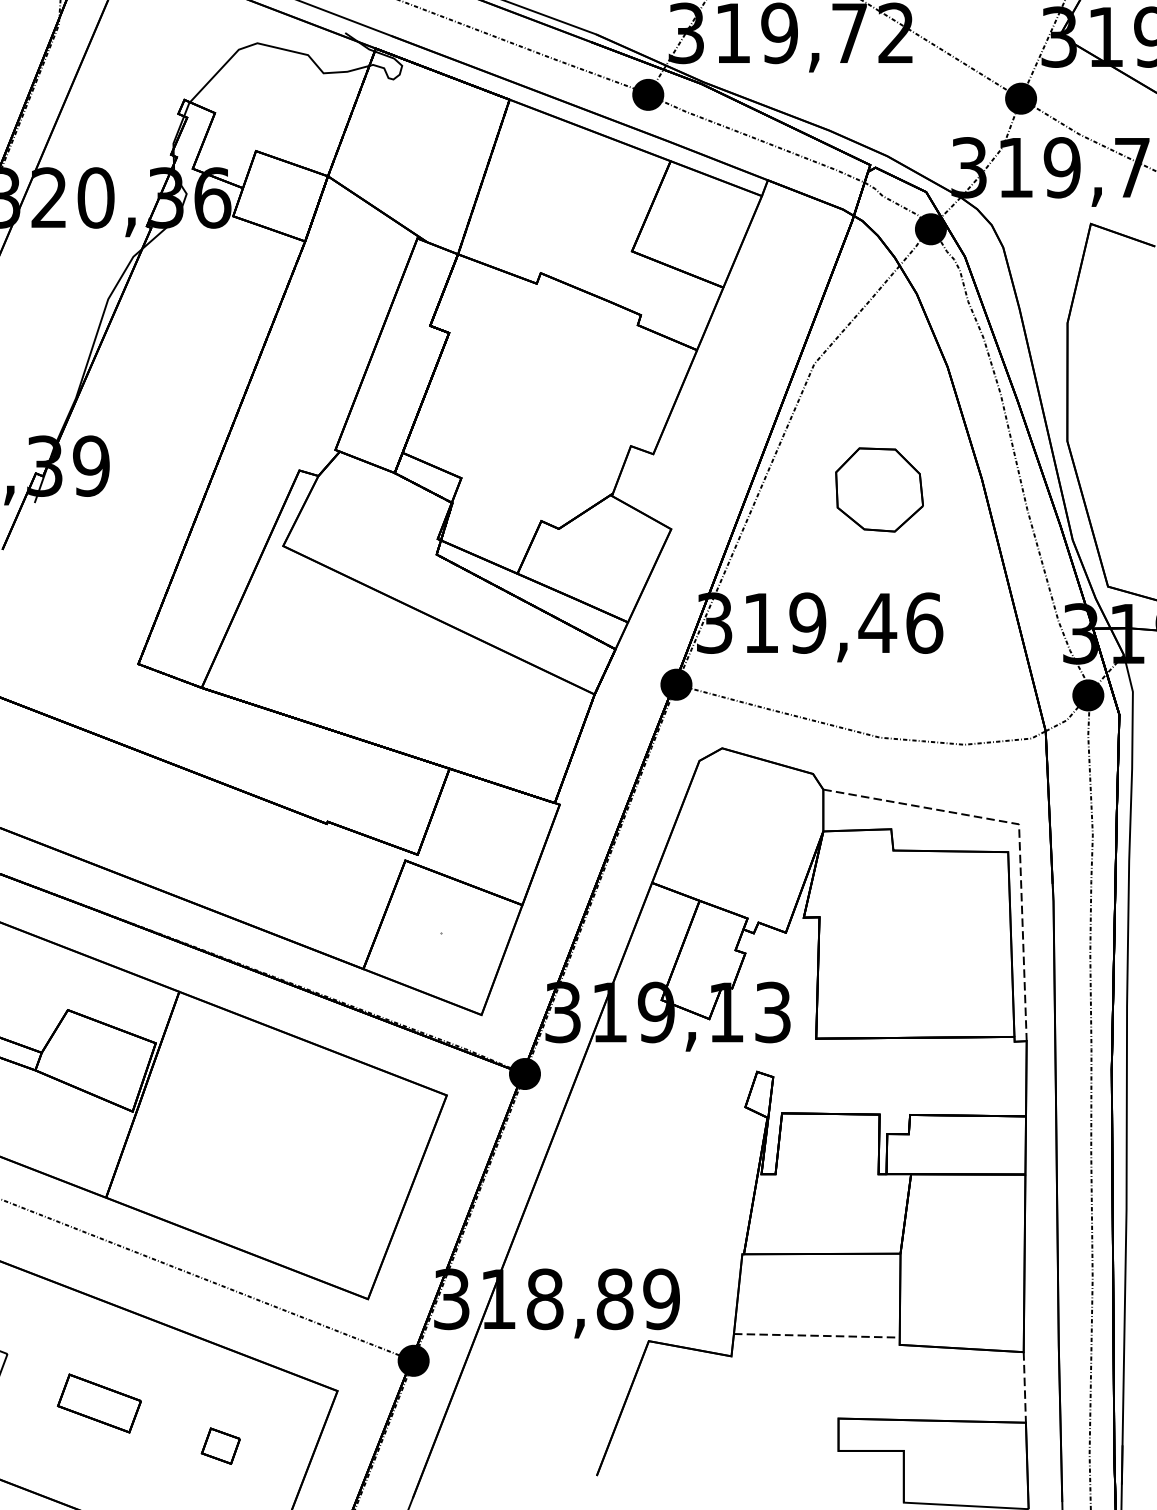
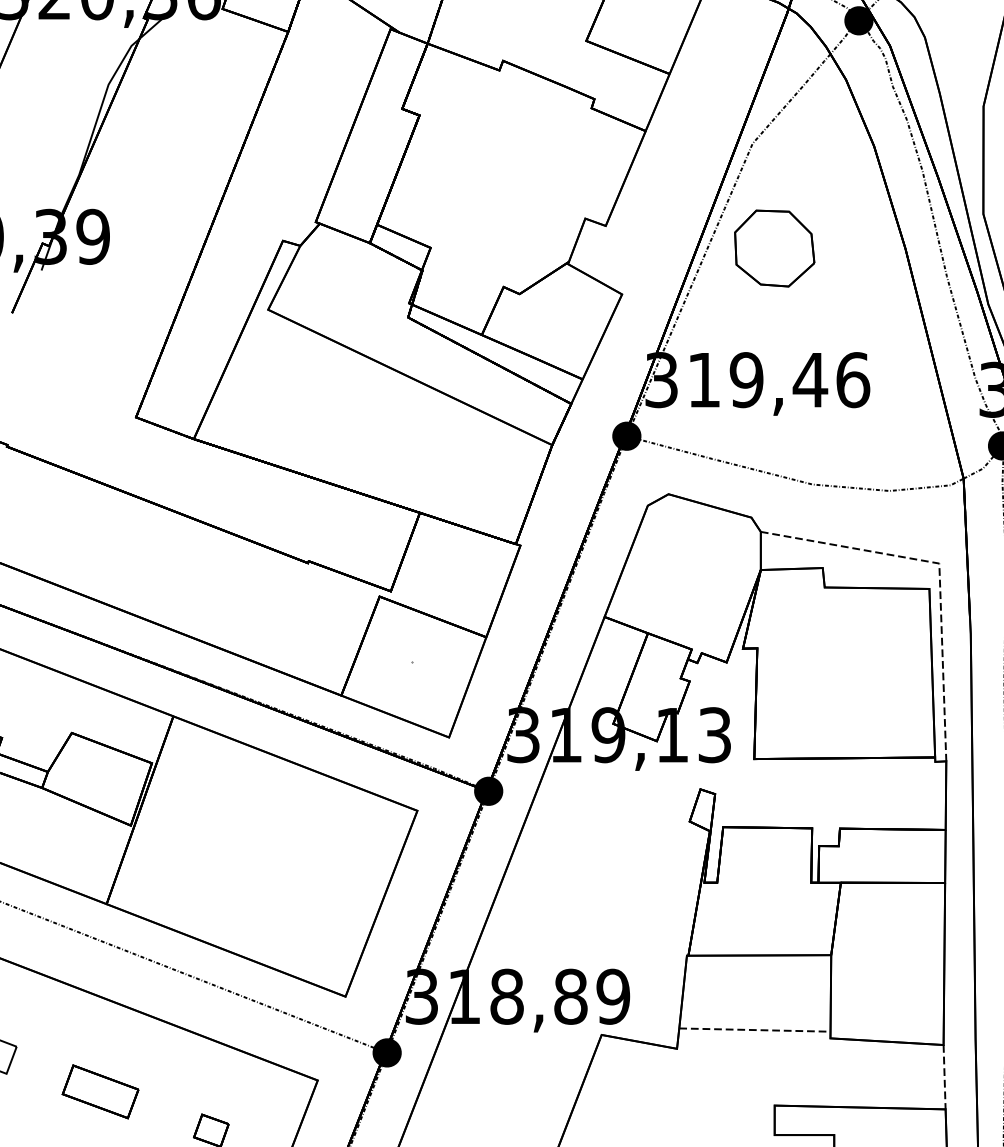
part: (879, 489) -> (774, 248), moved

